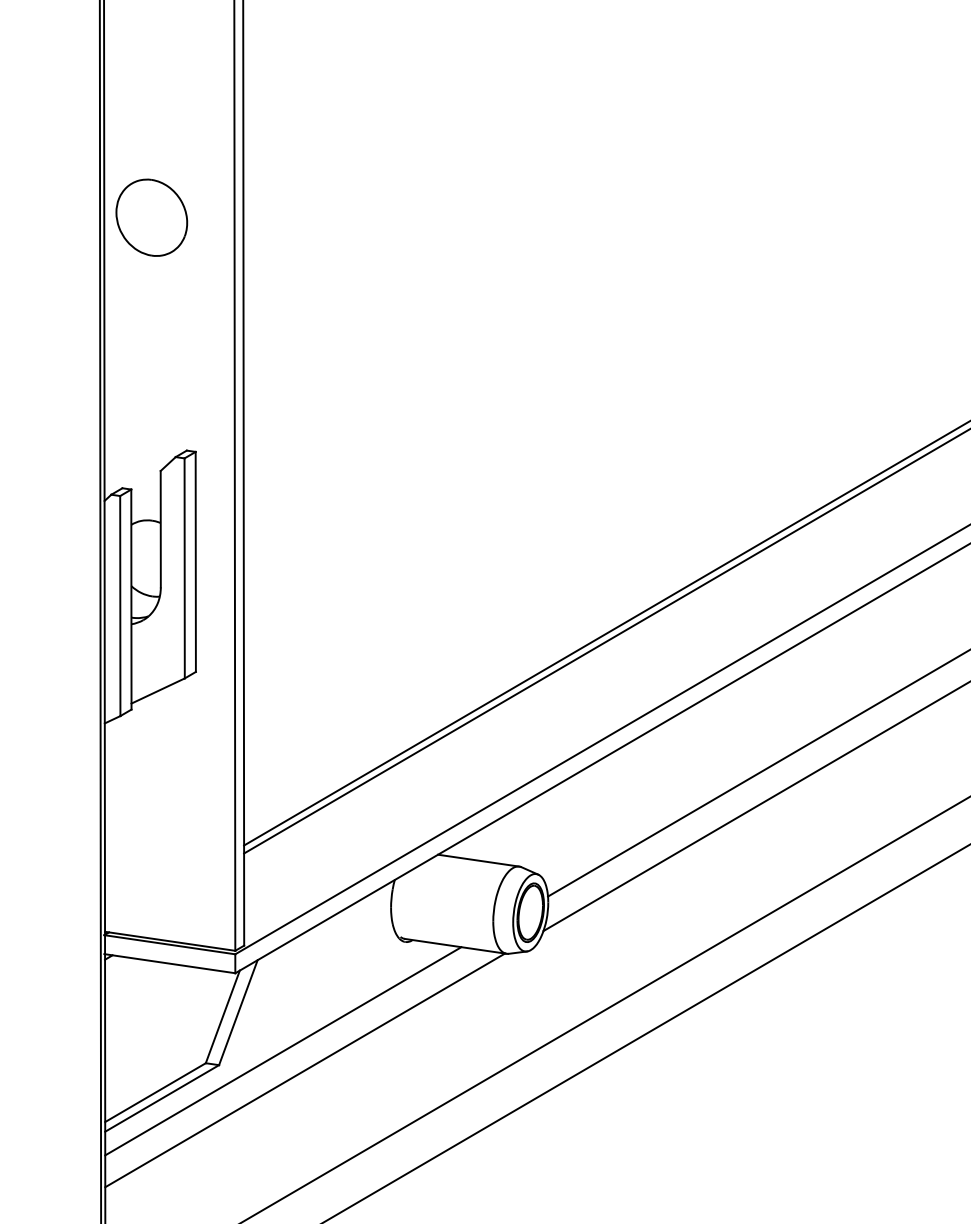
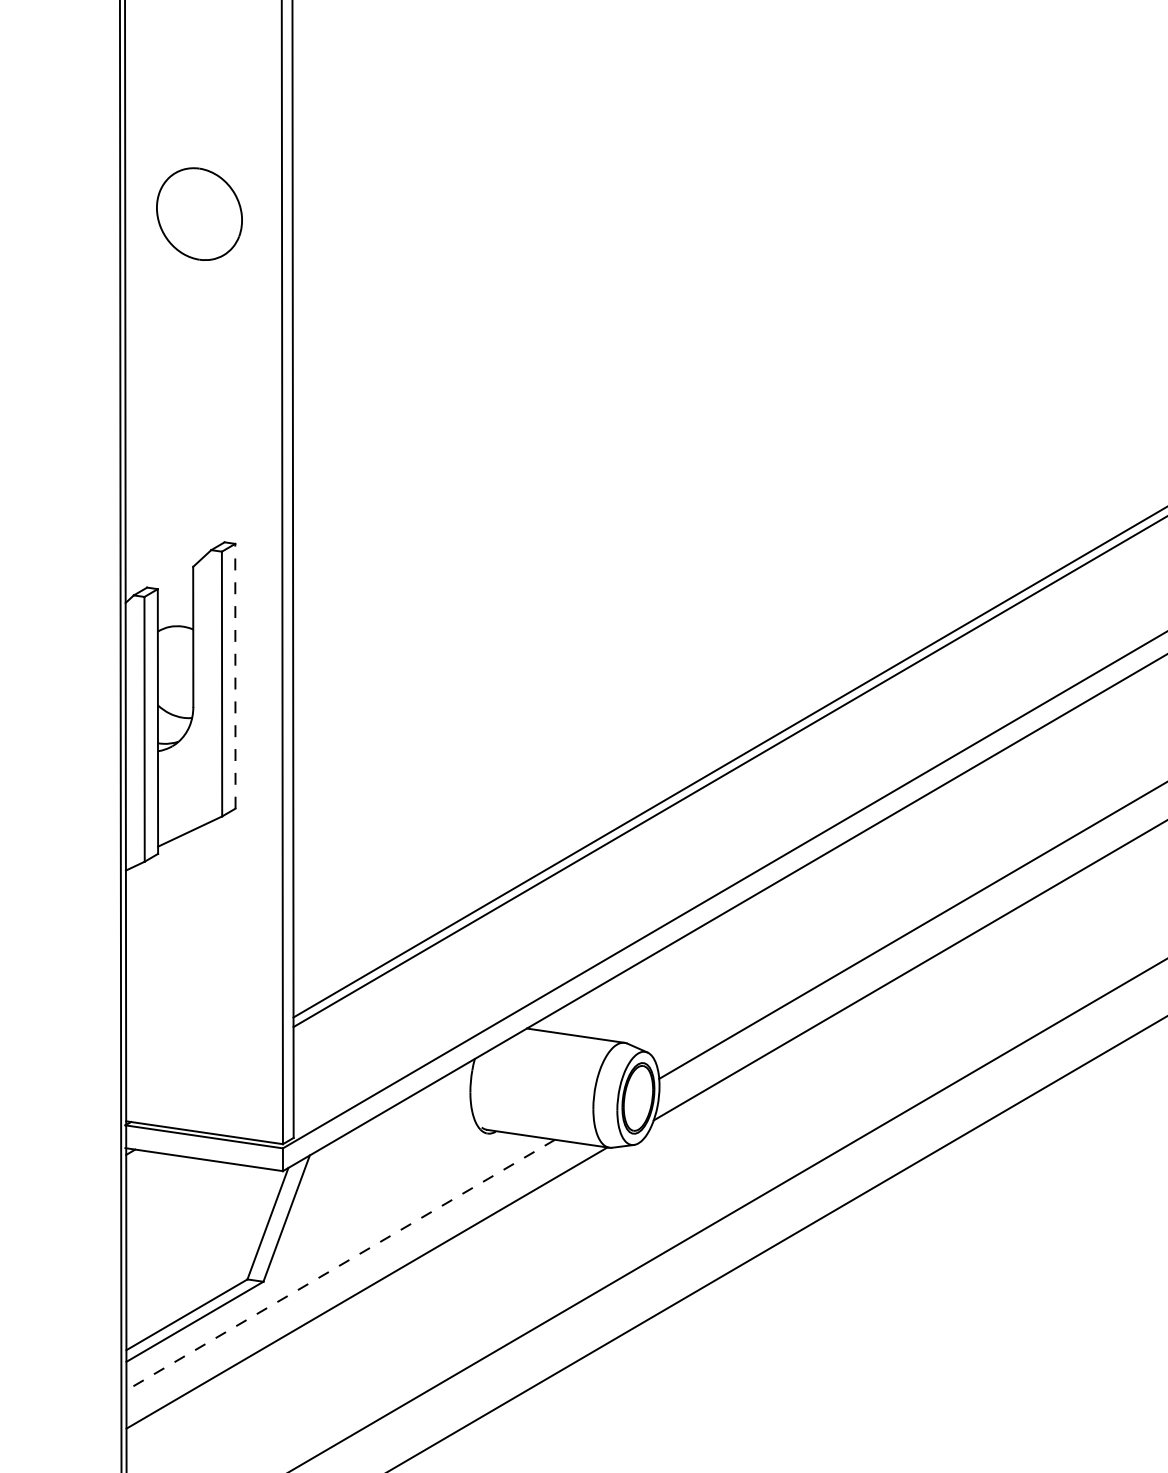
part: (151, 217) -> (199, 213), moved
line: (195, 561) -> (235, 675), solid -> dashed
line: (283, 1051) -> (340, 1265), solid -> dashed

